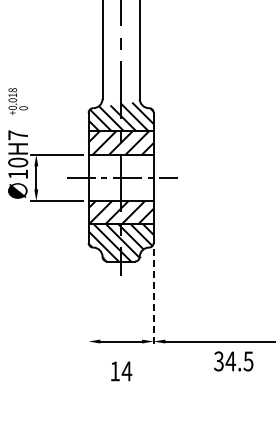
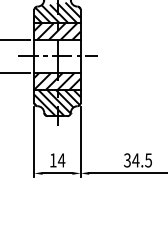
line: (88, 297) -> (34, 141), added
line: (153, 298) -> (80, 142), dashed -> solid
text: (233, 361) -> (137, 160), moved
text: (121, 371) -> (57, 160), moved

